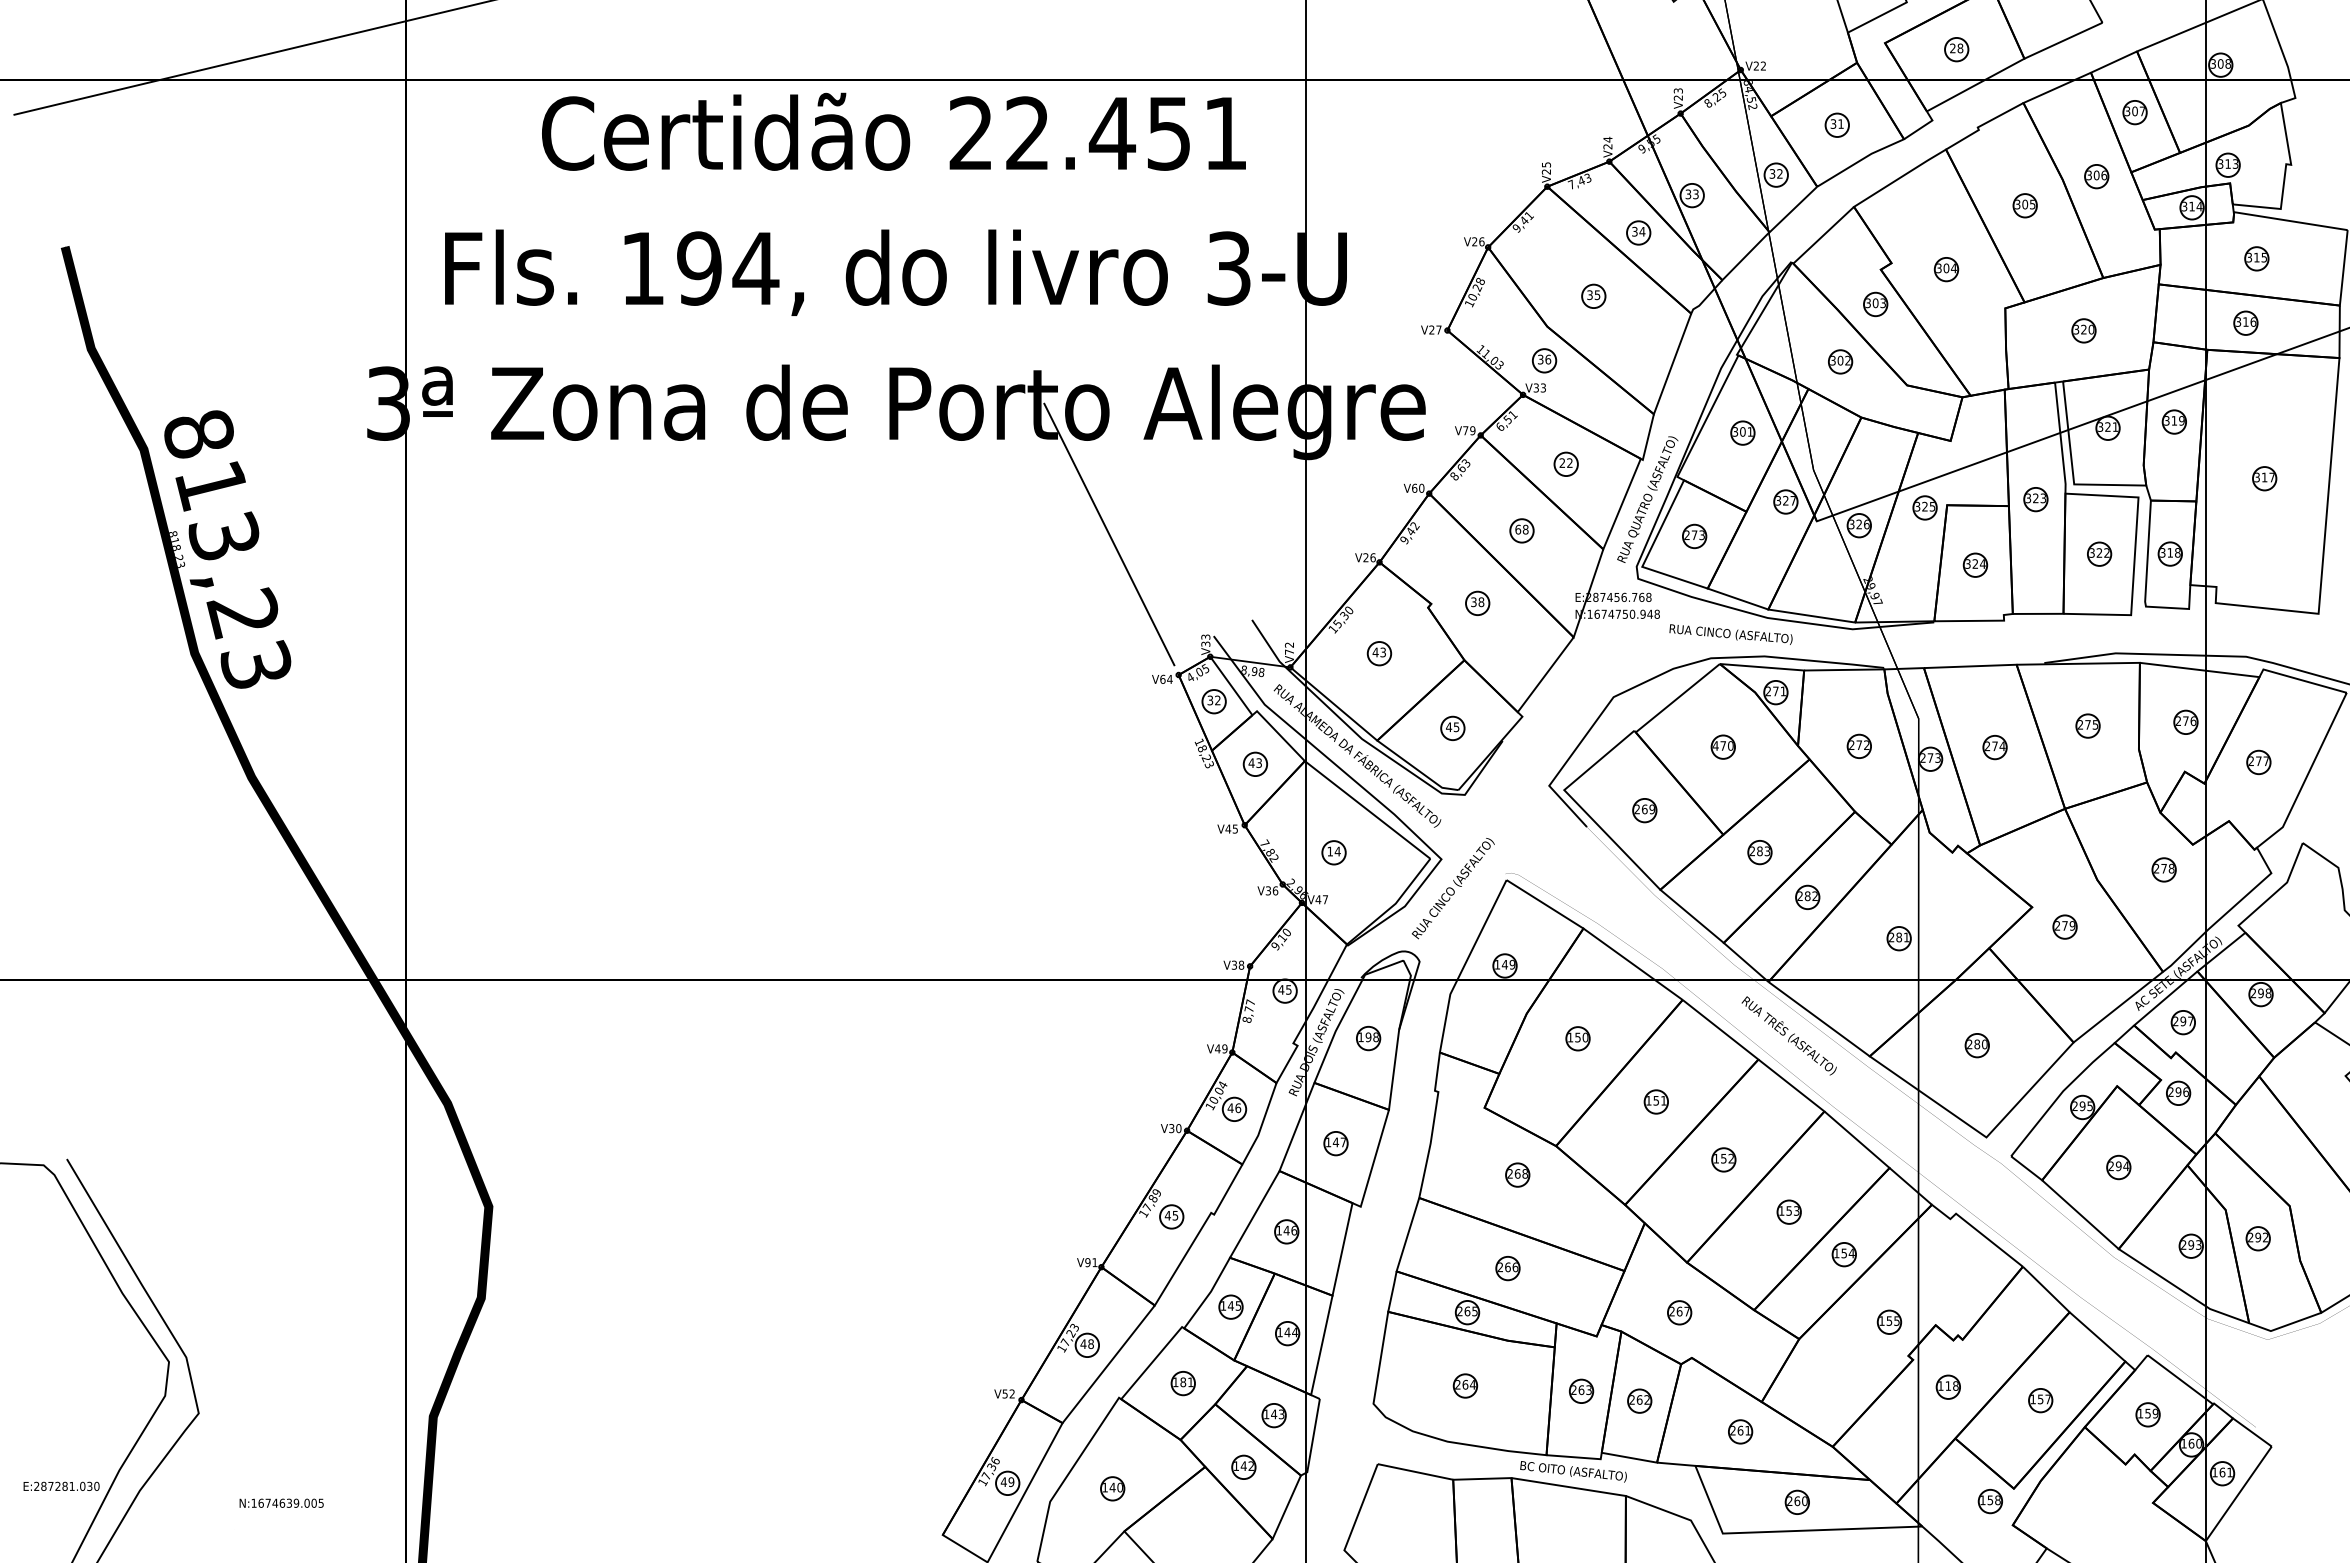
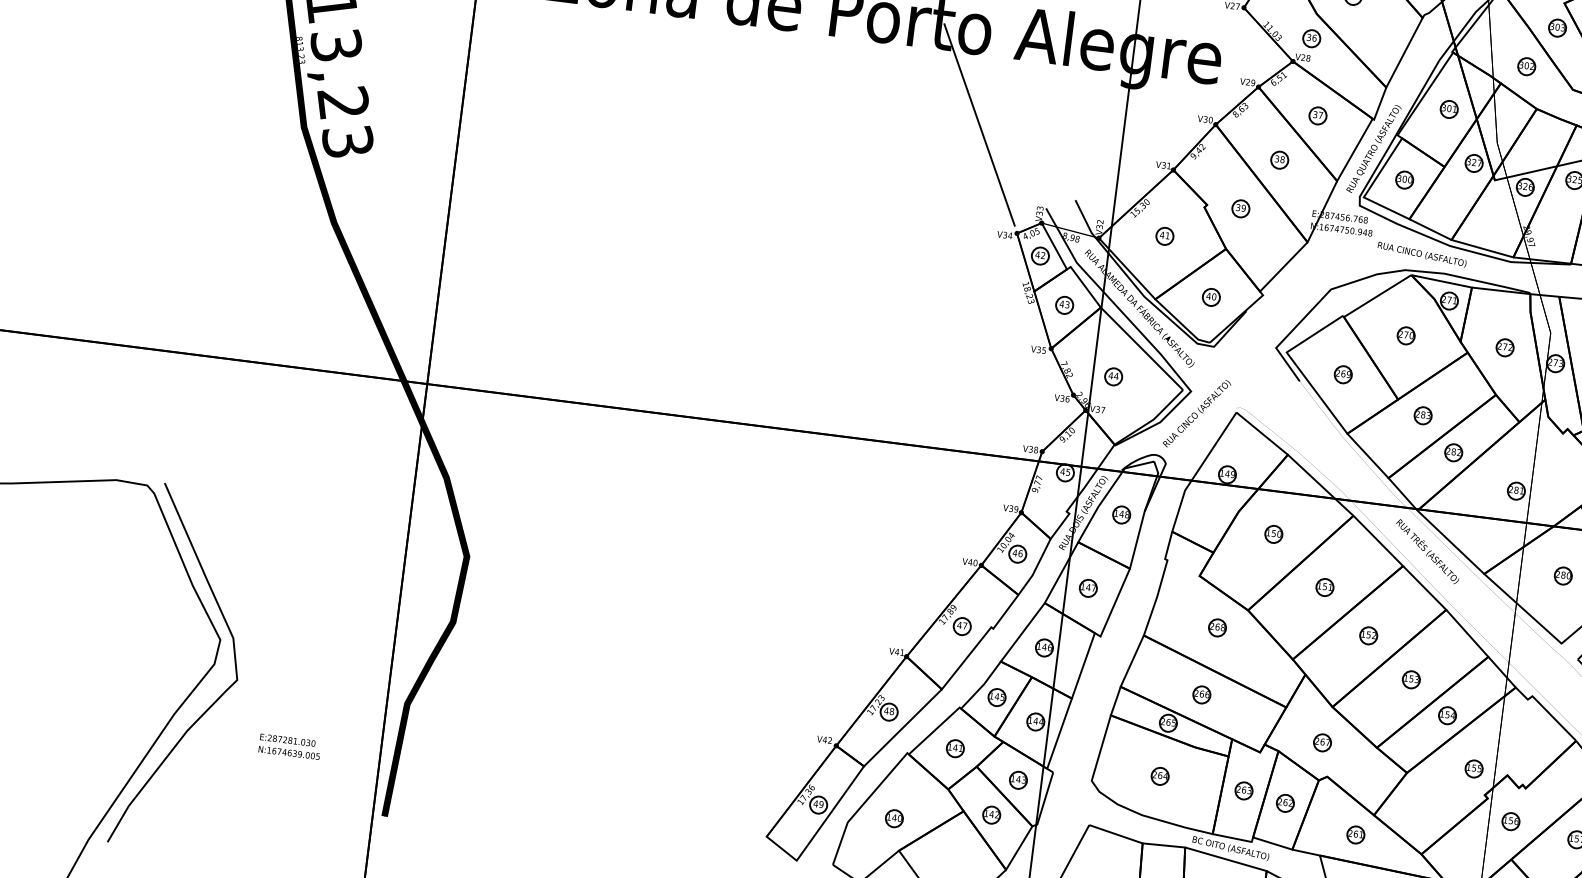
text: (1539, 387) -> (1305, 57), V33 -> V28
text: (1465, 430) -> (1247, 82), V79 -> V29
text: (1565, 463) -> (1317, 115), 22 -> 37
text: (1414, 487) -> (1205, 118), V60 -> V30
text: (1518, 529) -> (1277, 158), 68 -> 38
text: (1694, 535) -> (1404, 179), 273 -> 300
text: (176, 547) -> (300, 48), 818,23 -> 813,23
text: (1369, 557) -> (1166, 165), V26 -> V31
text: (1481, 602) -> (1243, 208), 38 -> 39
text: (1289, 651) -> (1099, 226), V72 -> V32
text: (1382, 652) -> (1167, 235), 43 -> 41
text: (1162, 678) -> (1004, 234), V64 -> V34
text: (1210, 700) -> (1037, 254), 32 -> 42
text: (1456, 727) -> (1214, 297), 45 -> 40
text: (1715, 745) -> (1400, 333), 470 -> 270
text: (1228, 828) -> (1039, 349), V45 -> V35
text: (1330, 851) -> (1111, 375), 14 -> 44
text: (1318, 899) -> (1098, 409), V47 -> V37
text: (1247, 1019) -> (1035, 490), 8,77 -> 9,77
text: (1368, 1037) -> (1121, 514), 198 -> 148
text: (1217, 1048) -> (1010, 508), V49 -> V39
text: (1171, 1128) -> (970, 562), V30 -> V40
text: (1175, 1215) -> (965, 625), 45 -> 47
text: (1087, 1262) -> (896, 651), V91 -> V41
text: (1183, 1382) -> (955, 747), 181 -> 141
text: (1951, 1385) -> (1513, 820), 118 -> 156
text: (1005, 1393) -> (825, 739), V52 -> V42
text: (61, 1485) -> (287, 739), moved

